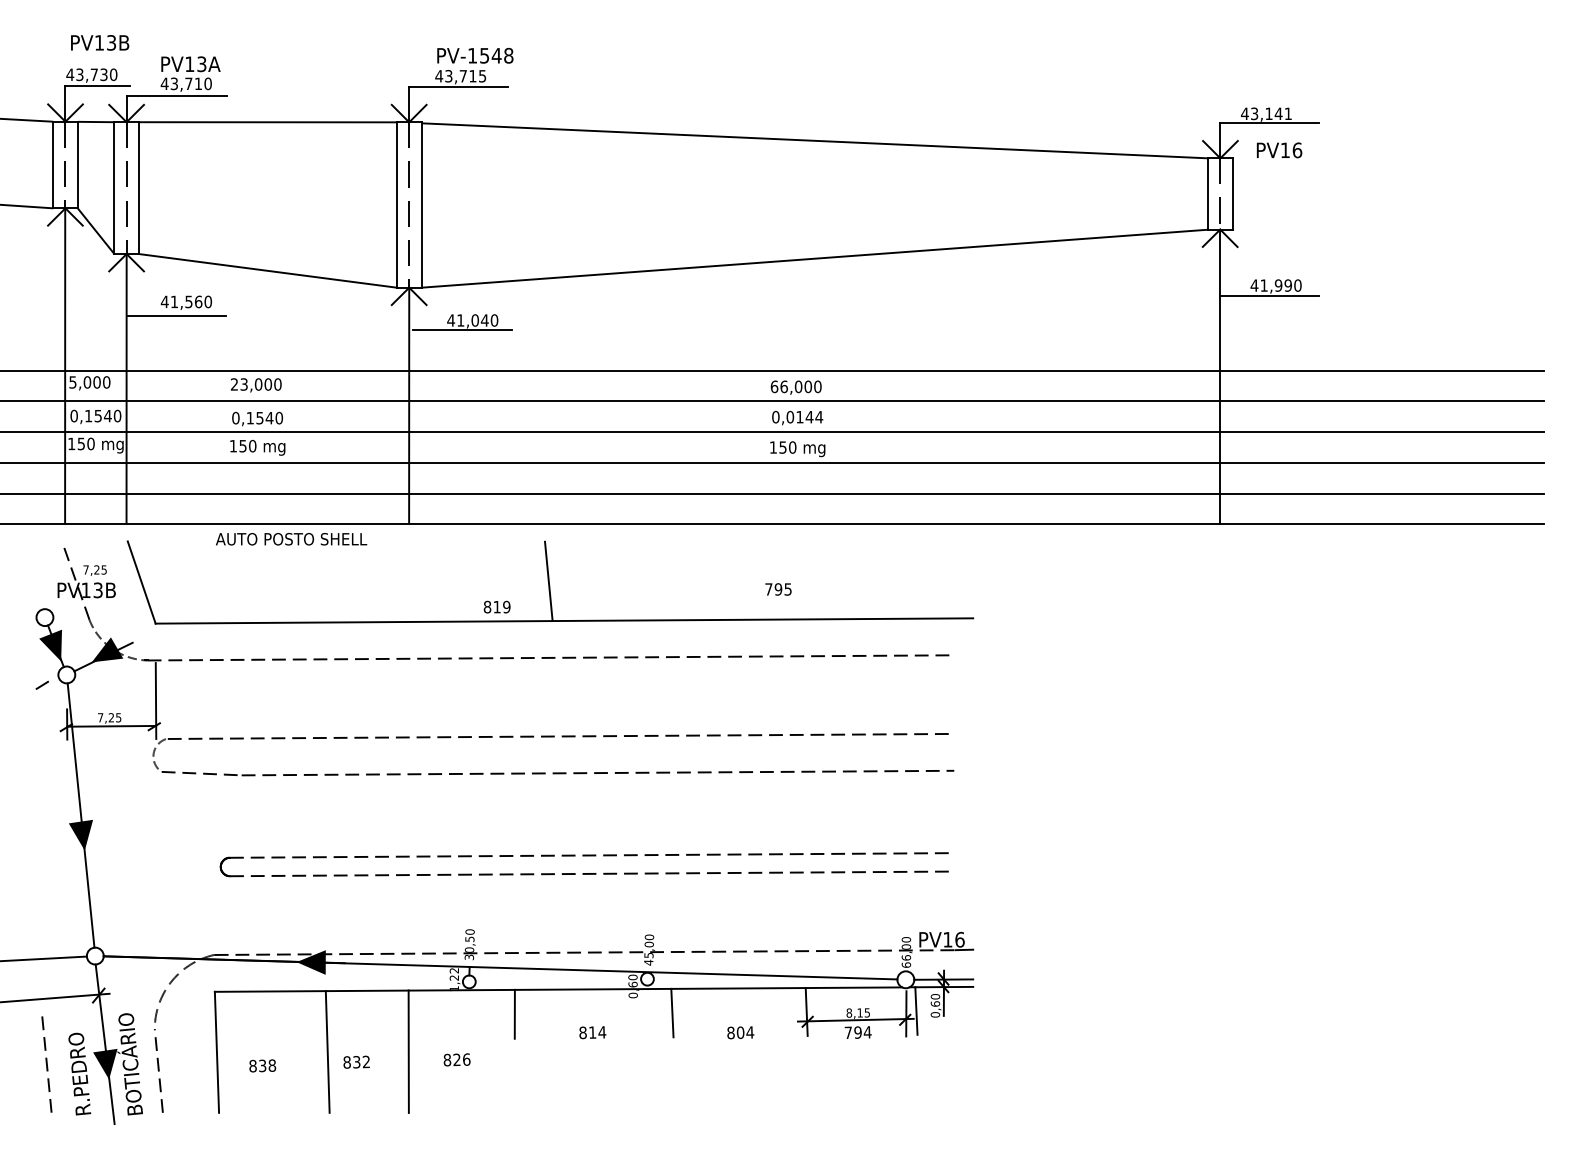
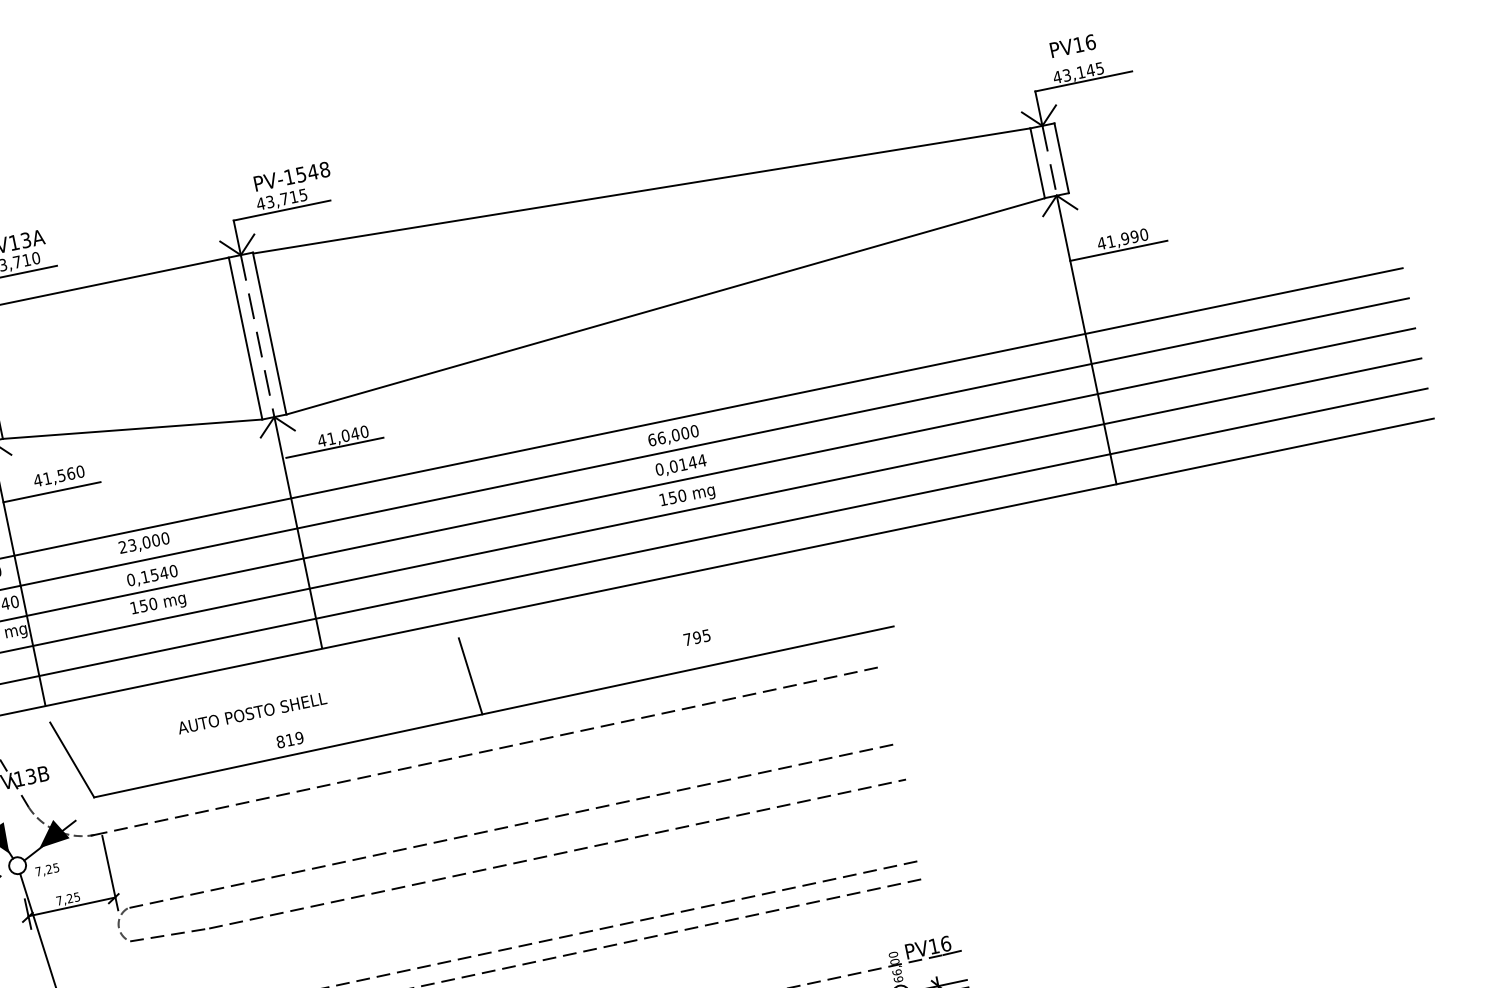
text: (1287, 113) -> (1099, 68), 43,141 -> 43,145
text: (1279, 150) -> (1073, 46), moved
text: (291, 539) -> (252, 713), moved
text: (94, 570) -> (46, 870), moved
text: (496, 606) -> (289, 739), moved

